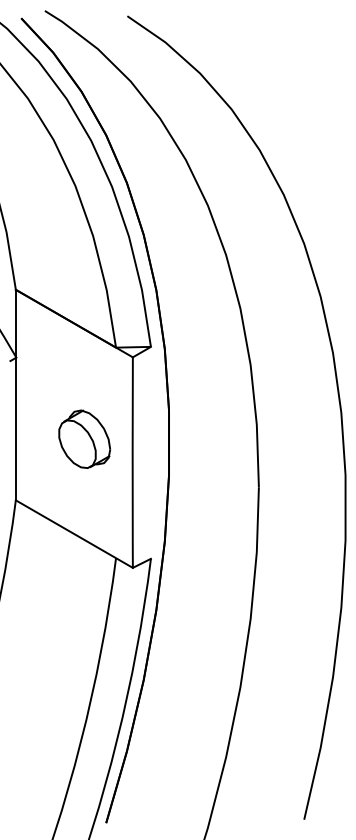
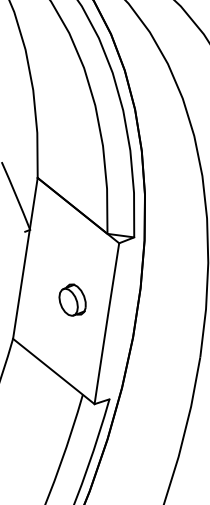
part: (84, 438) -> (72, 299), size x0.7

